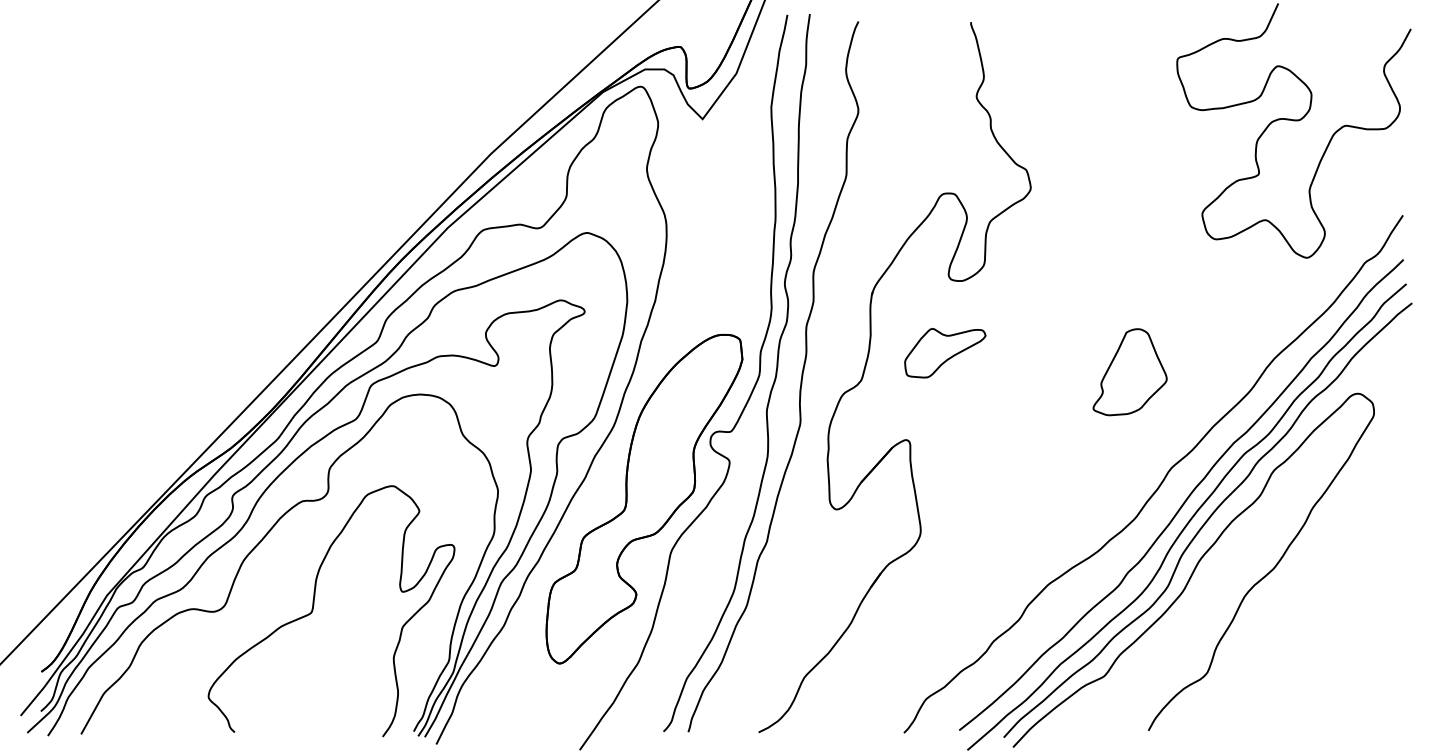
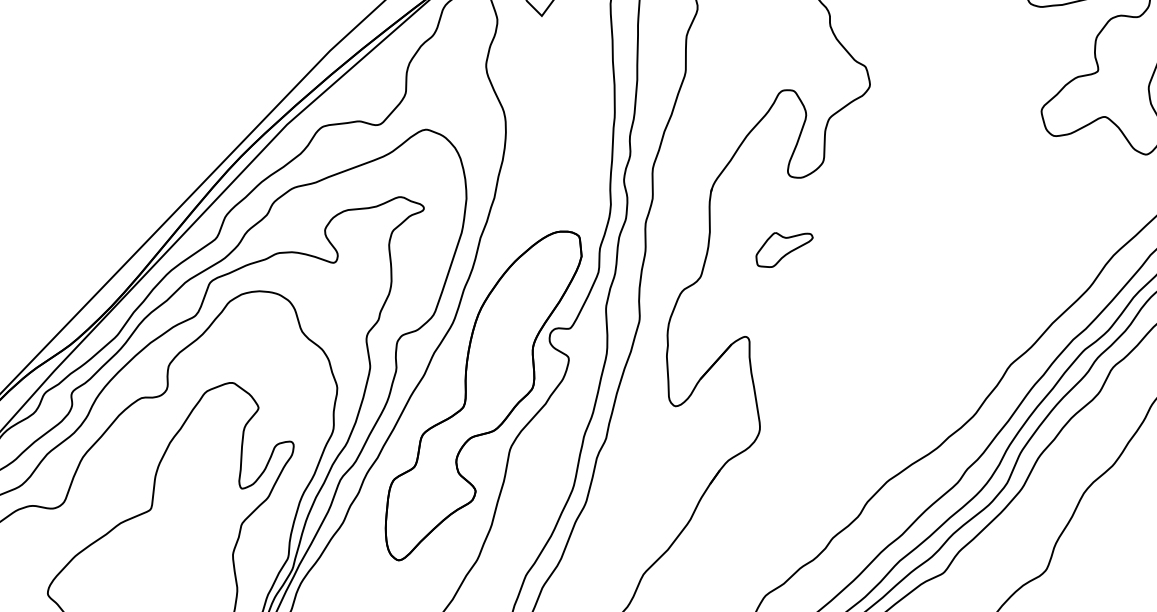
part: (945, 353) -> (784, 250), size x0.7
part: (1129, 372) -> (968, 269), removed

